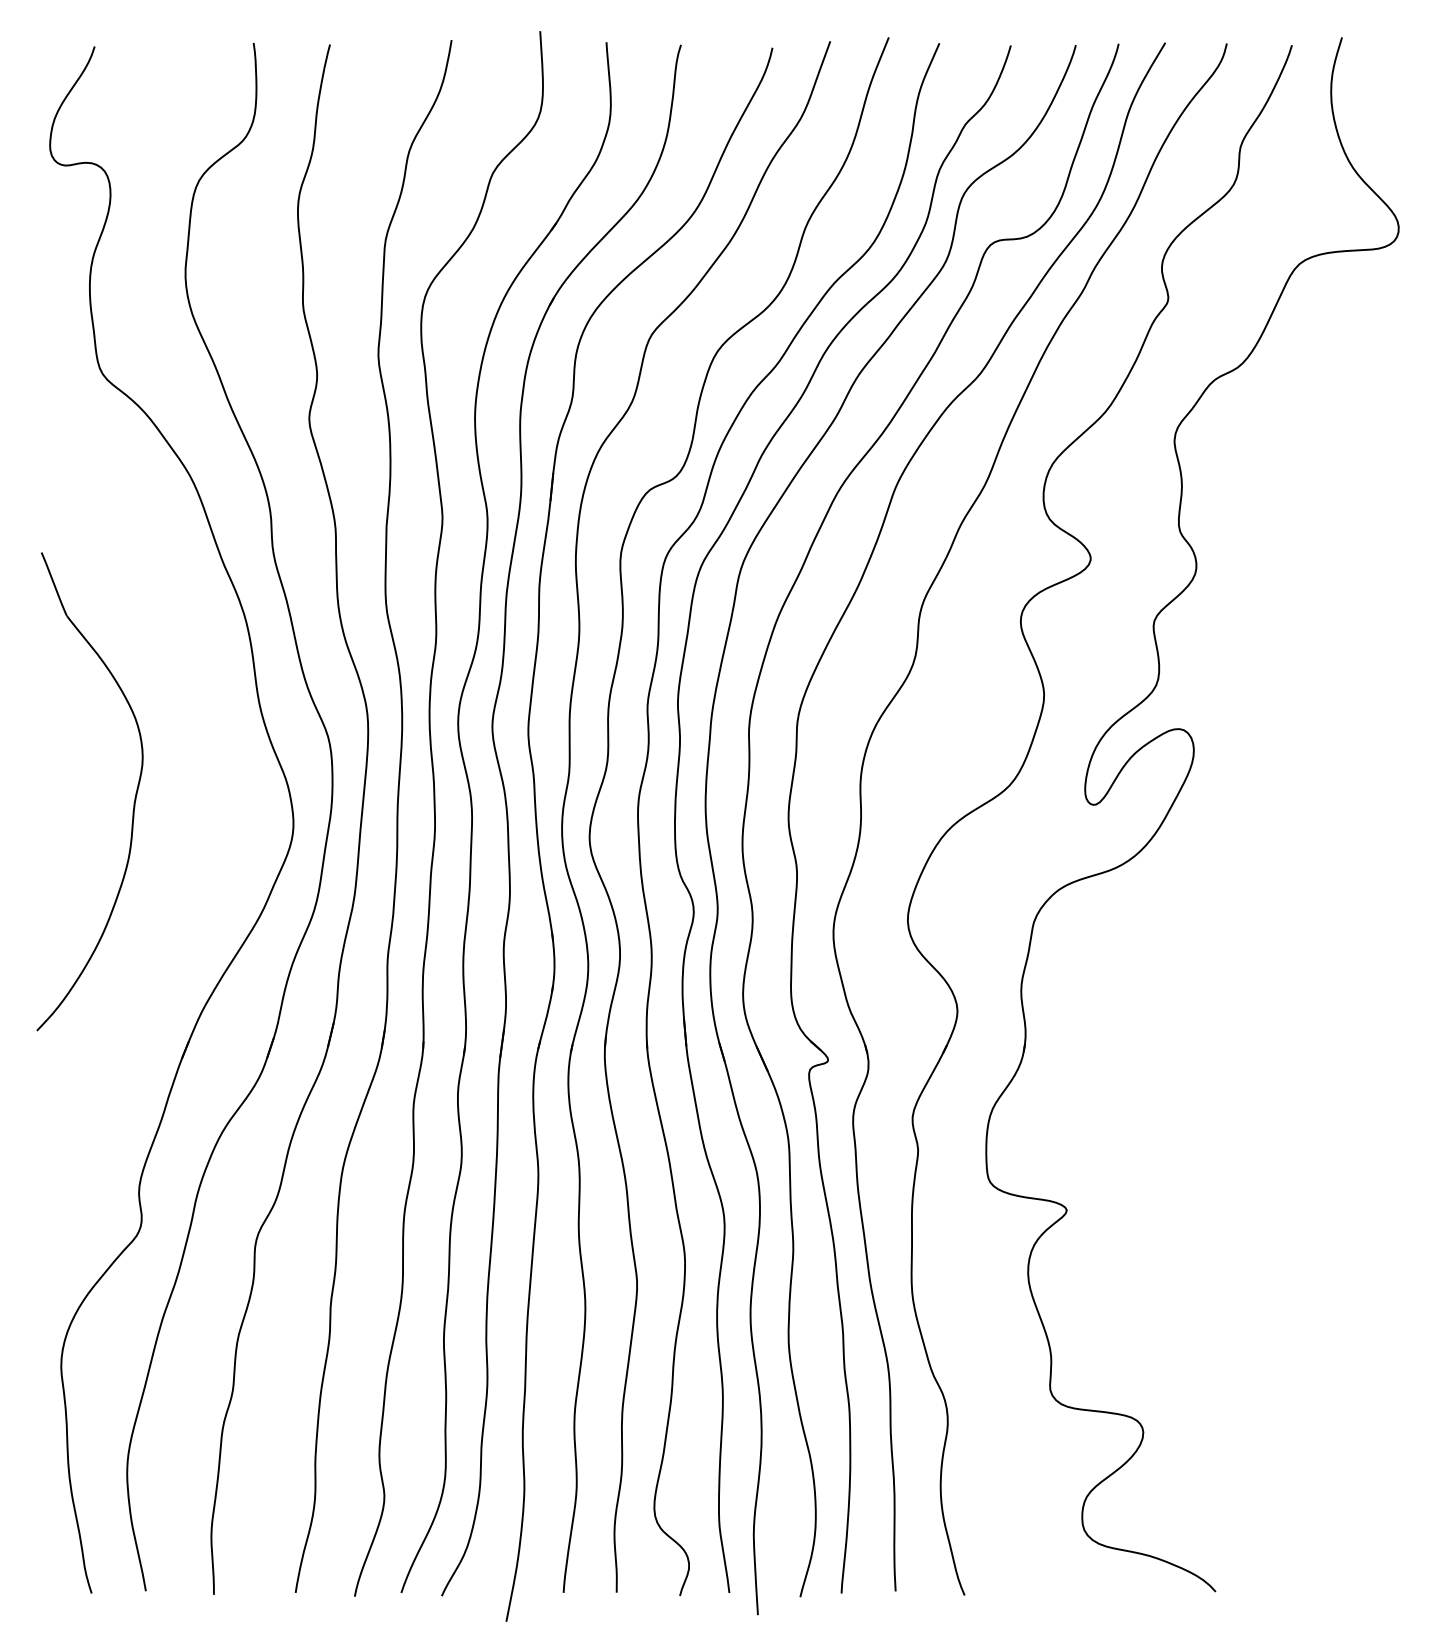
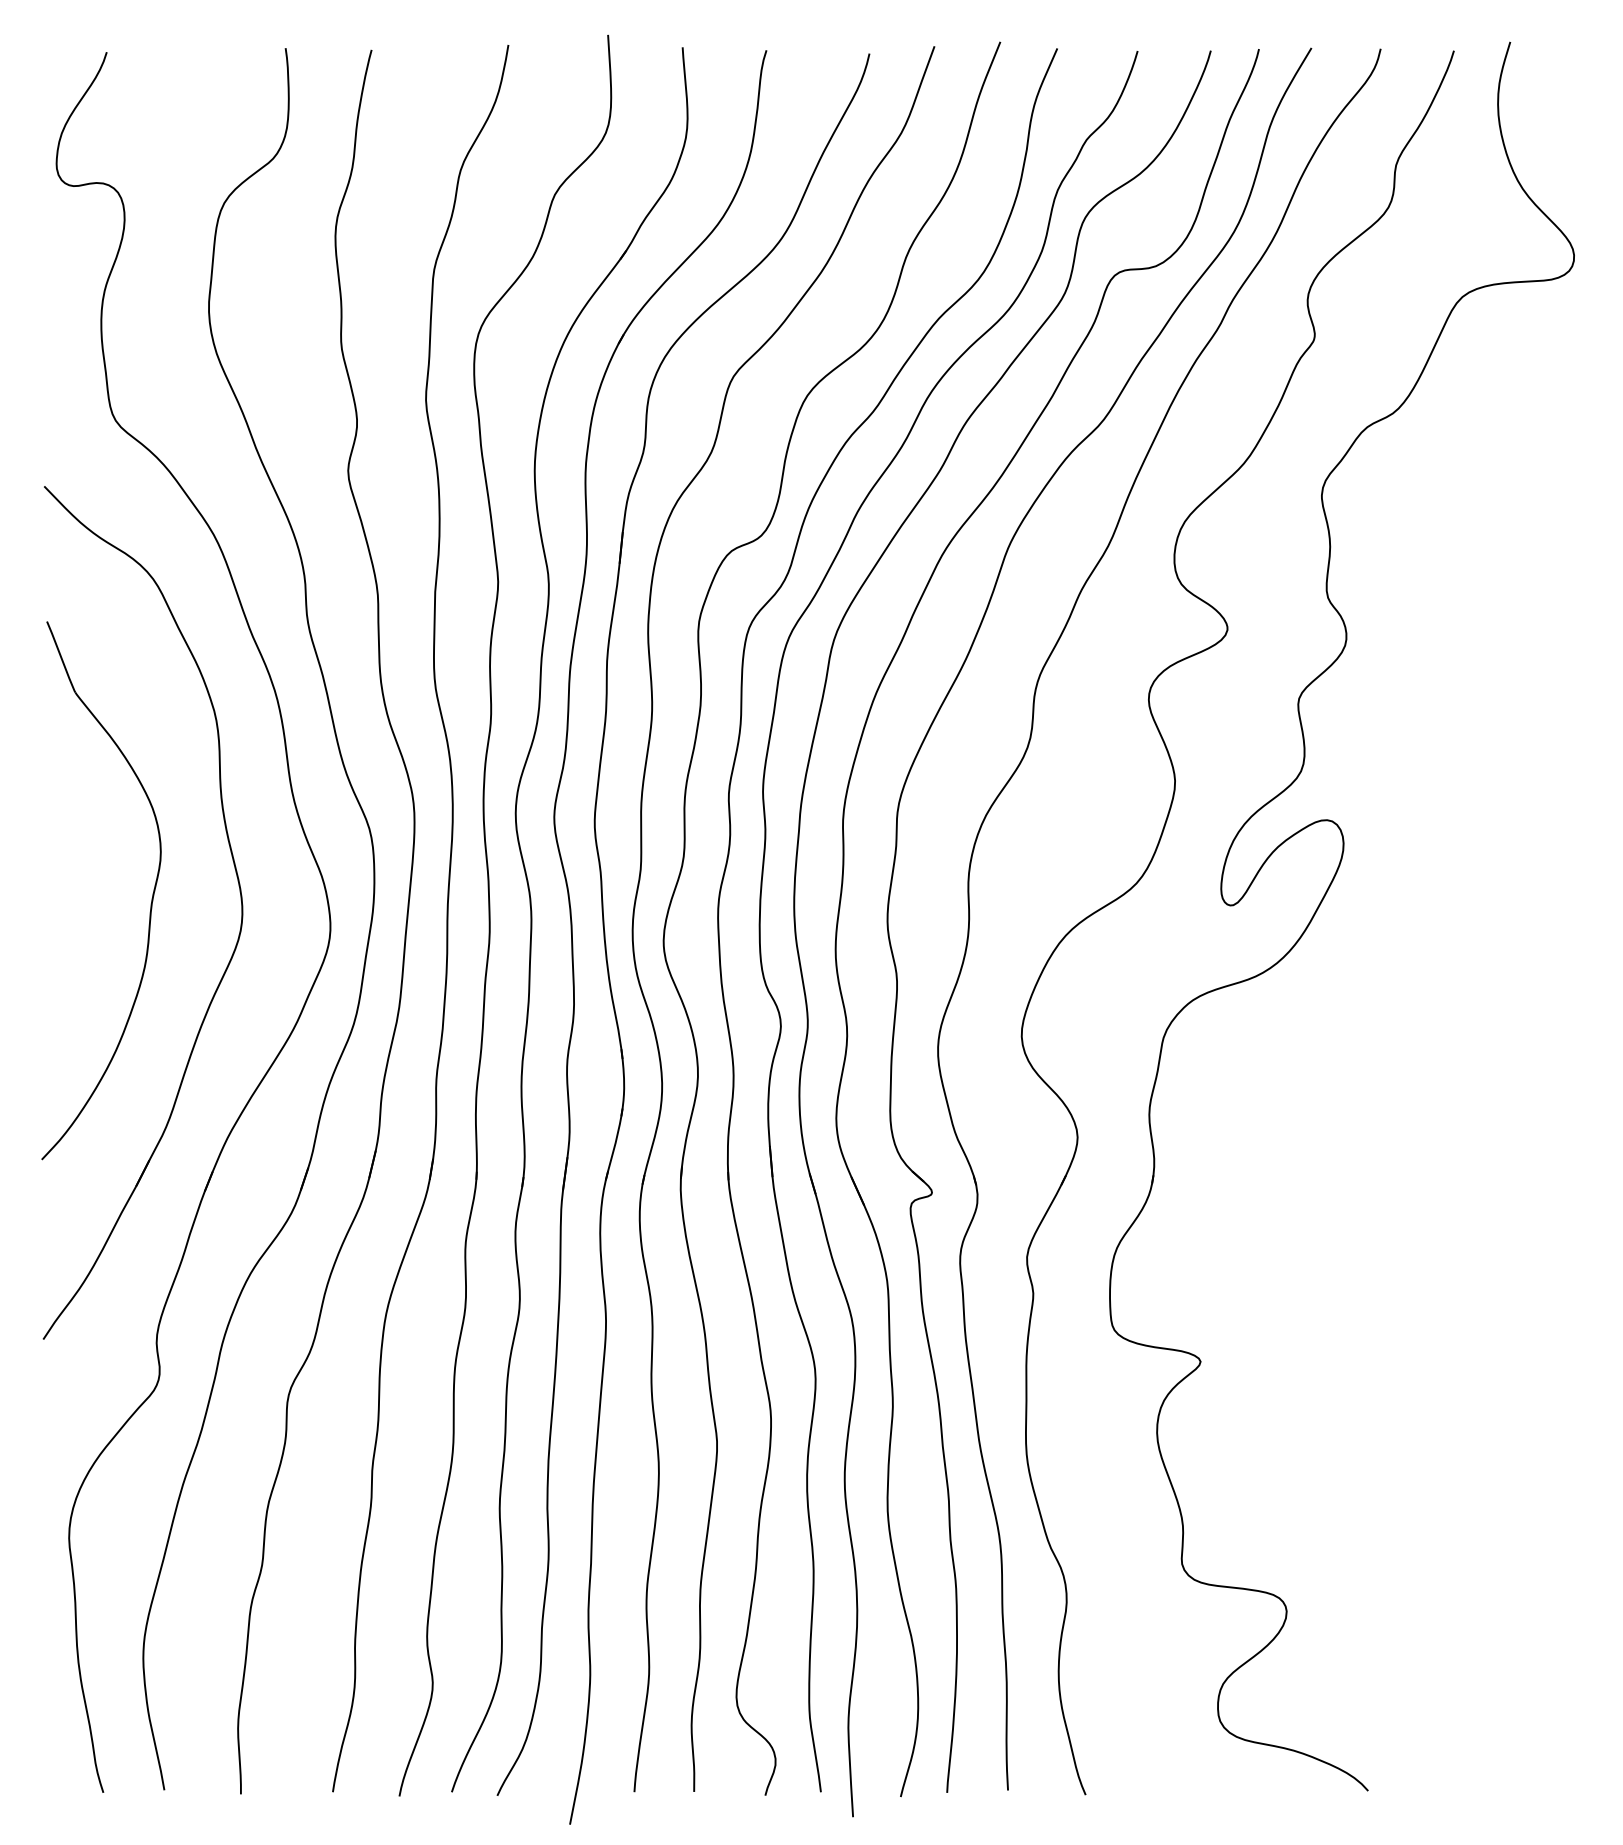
part: (209, 838) -> (235, 943), added

